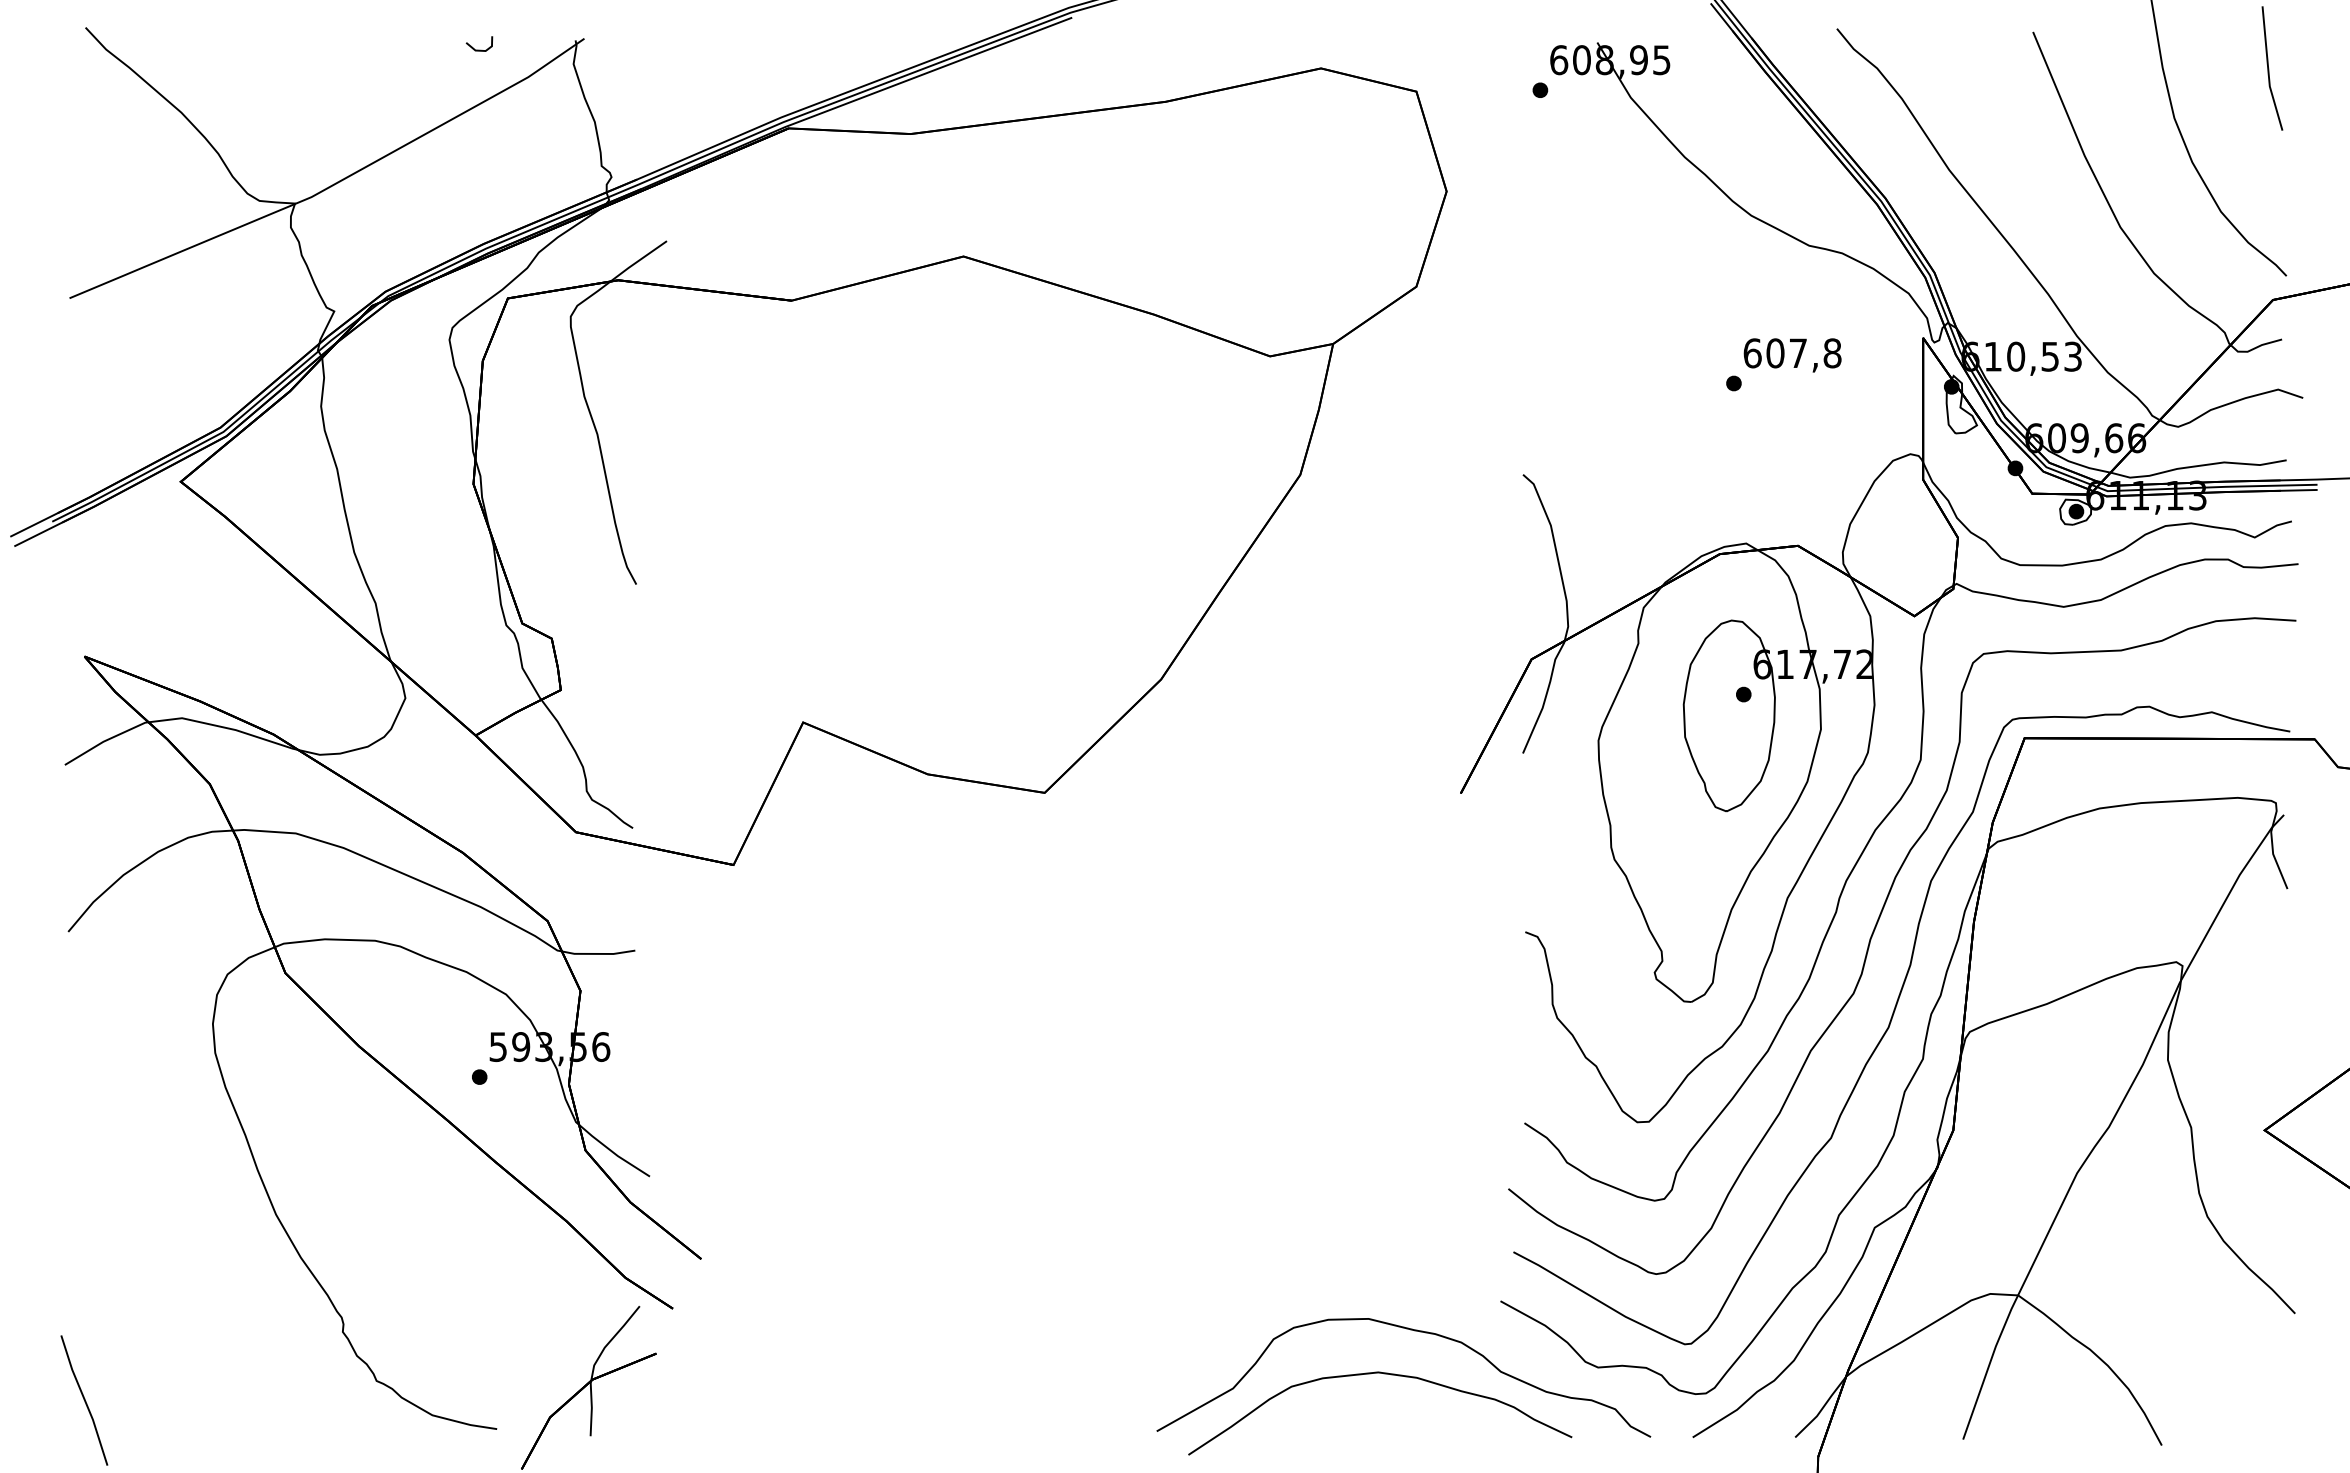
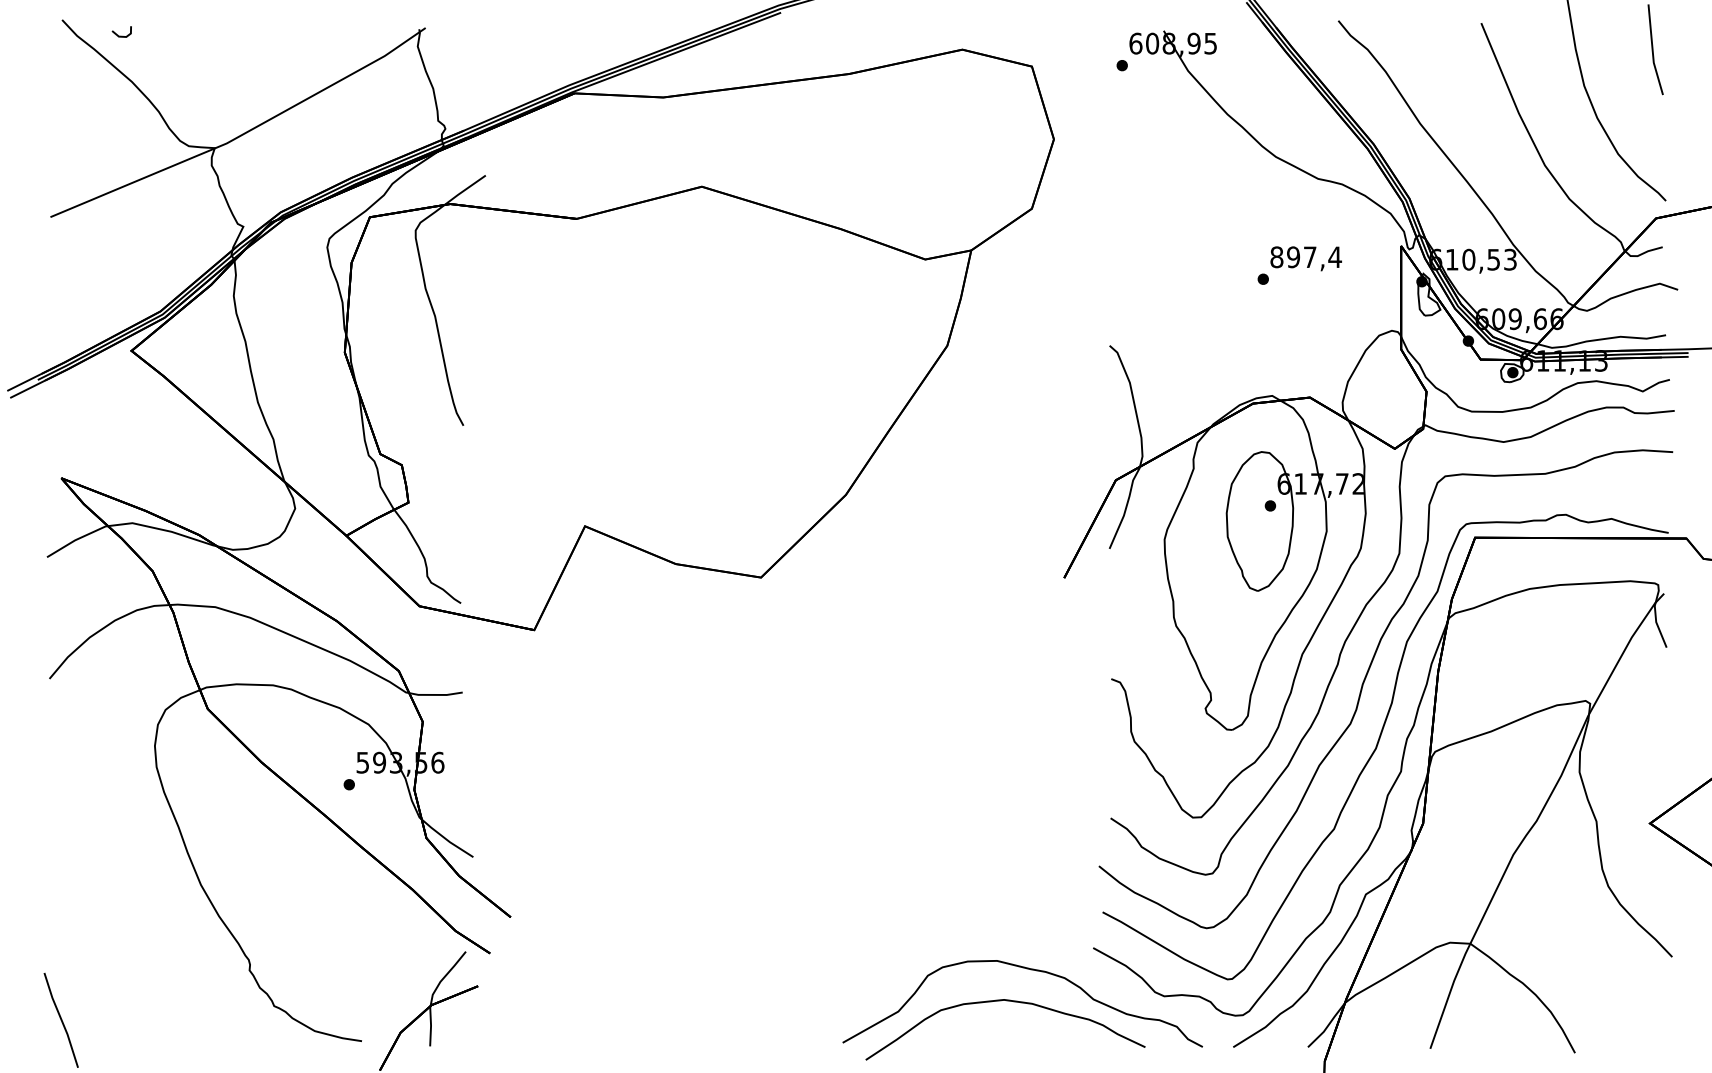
line: (479, 49) -> (121, 35), moved
text: (1792, 353) -> (1305, 257), 607,8 -> 897,4

